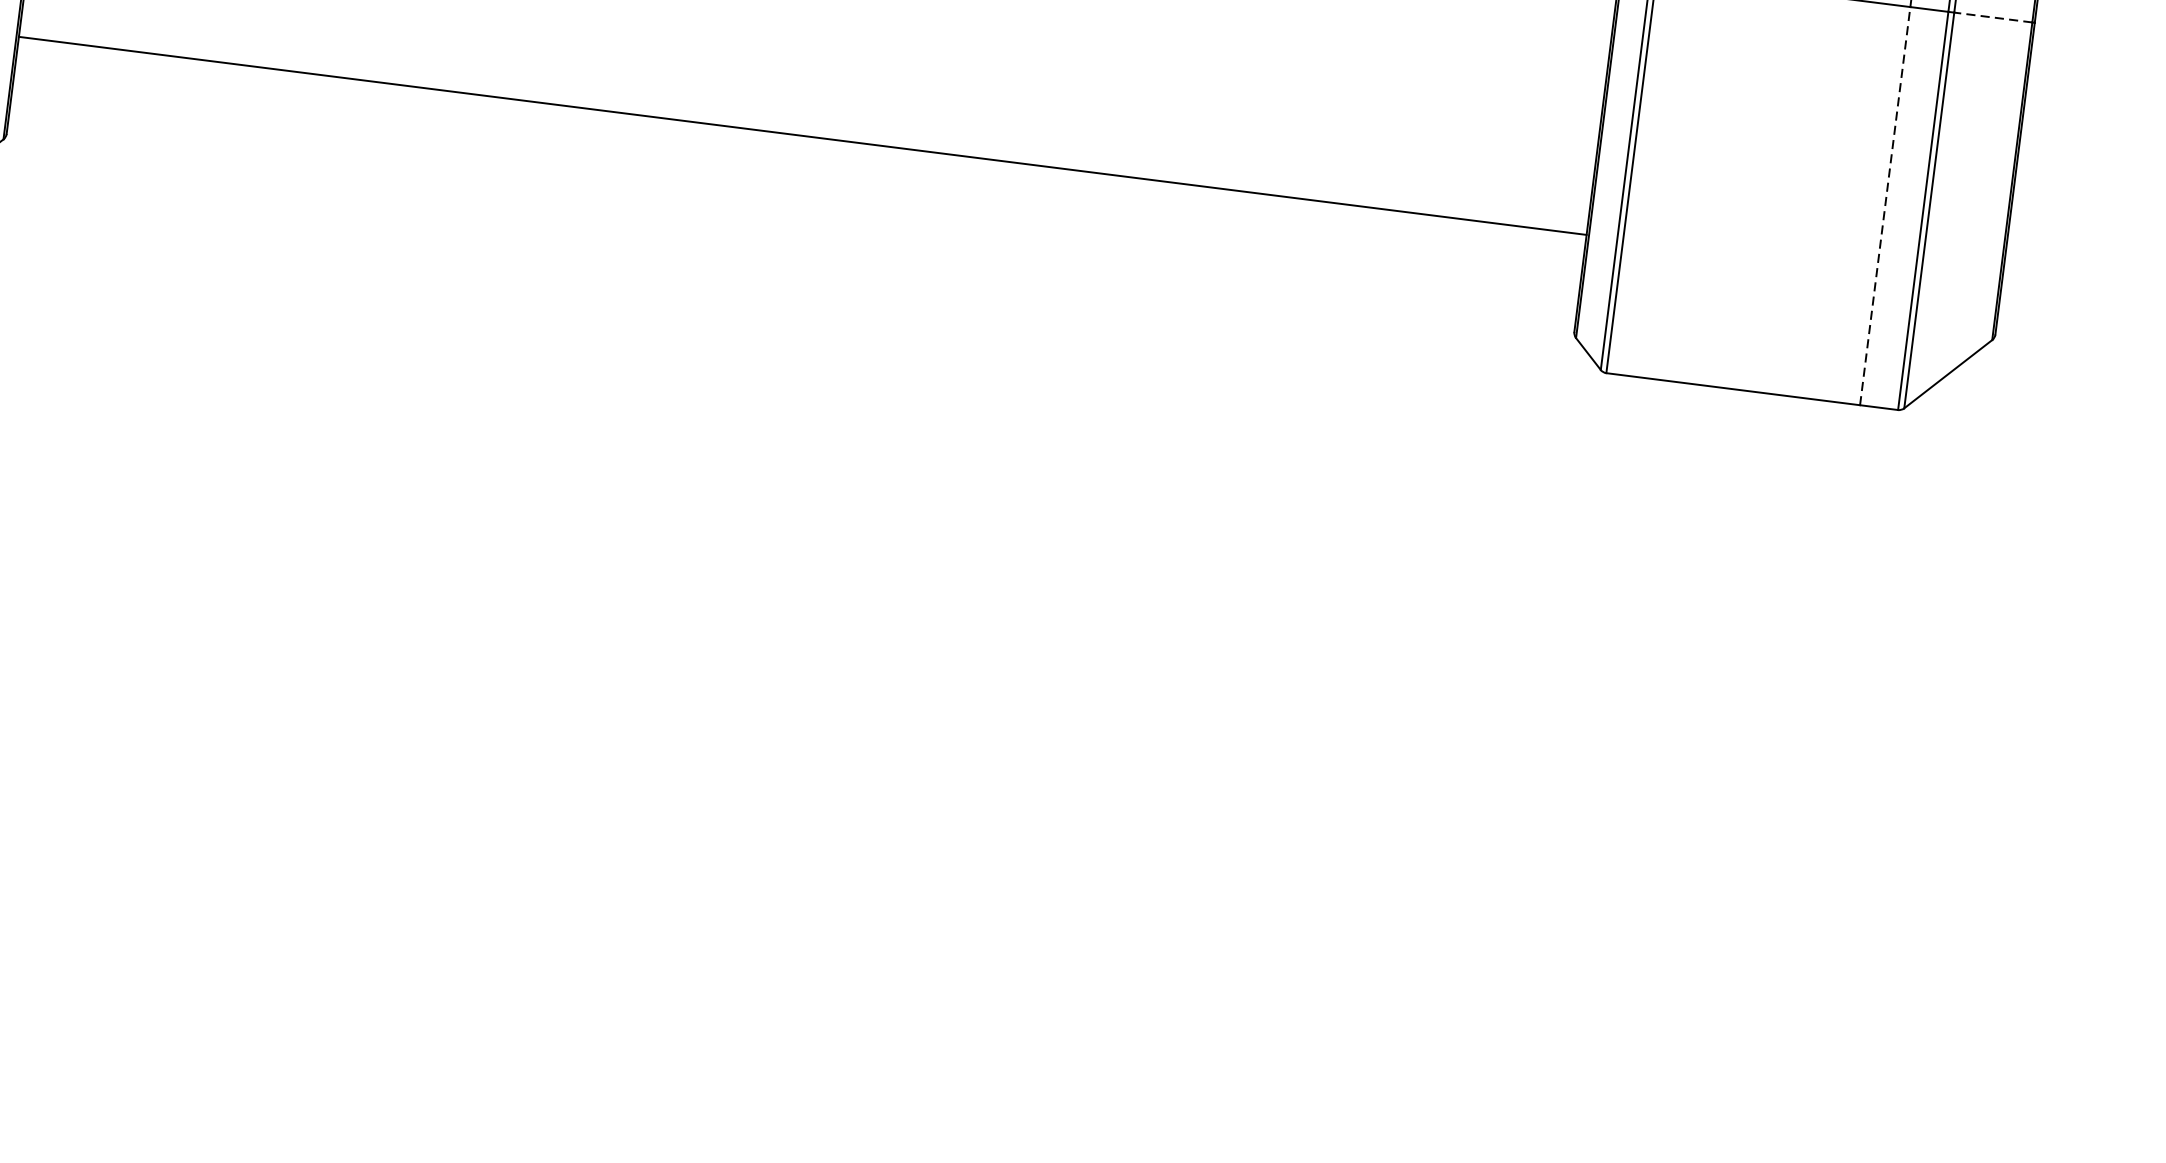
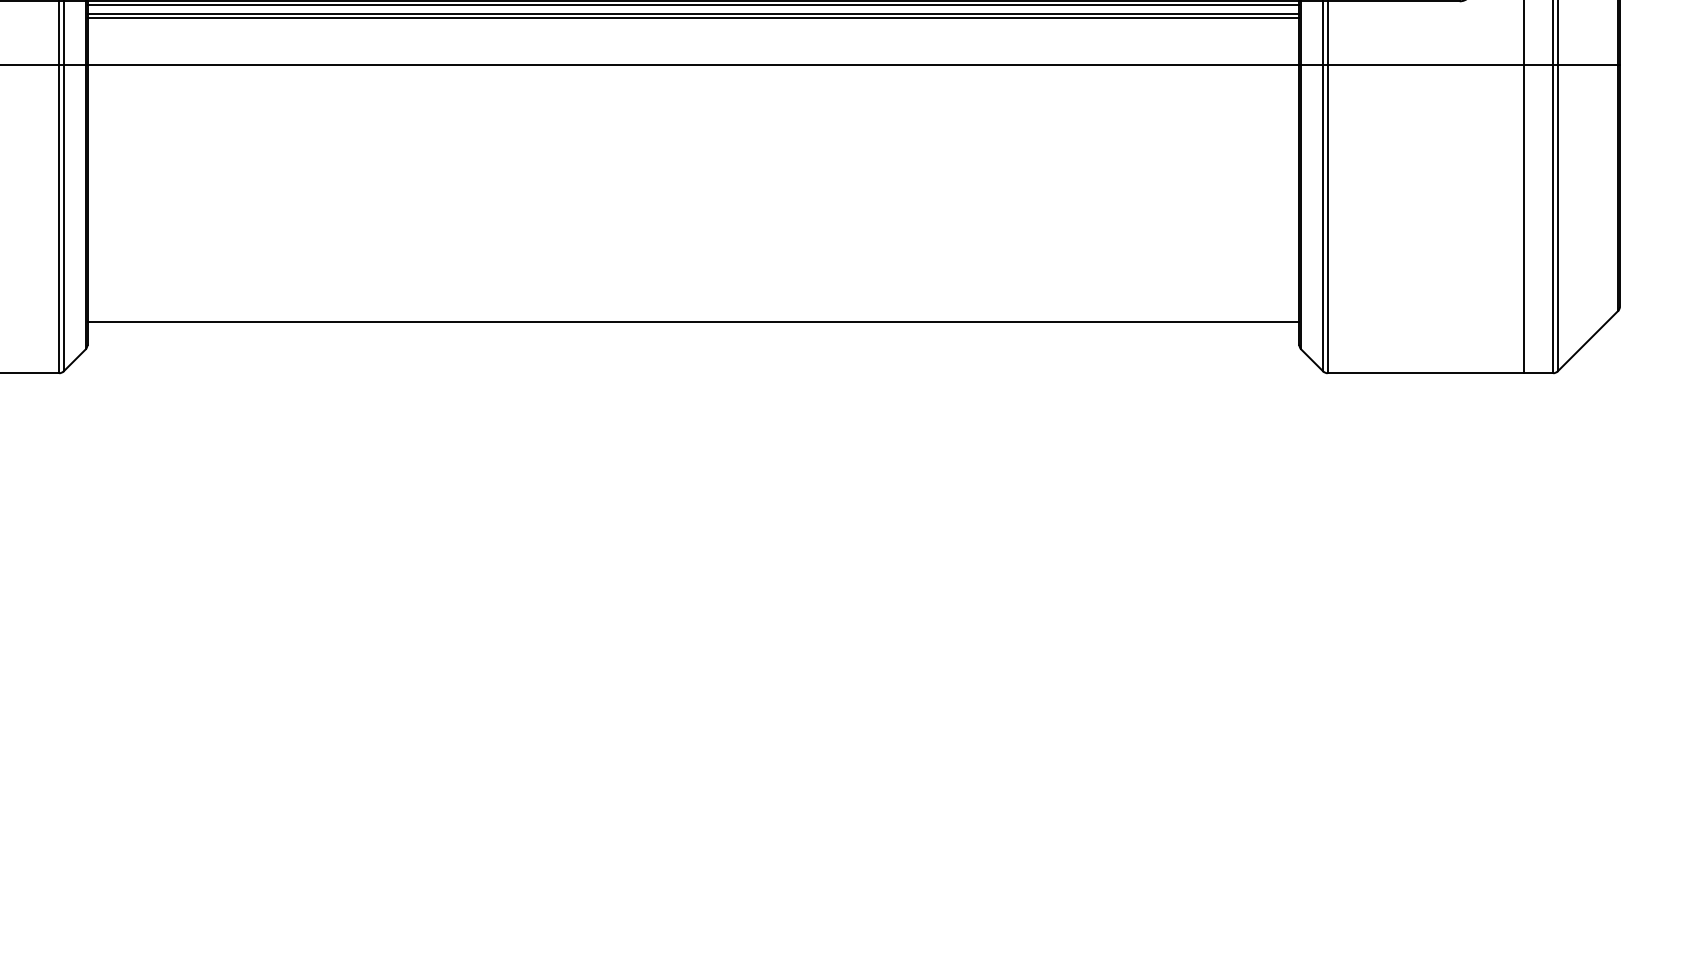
line: (1992, 17) -> (1587, 65), dashed -> solid
line: (802, 135) -> (693, 321), moved
line: (1884, 206) -> (1523, 219), dashed -> solid

